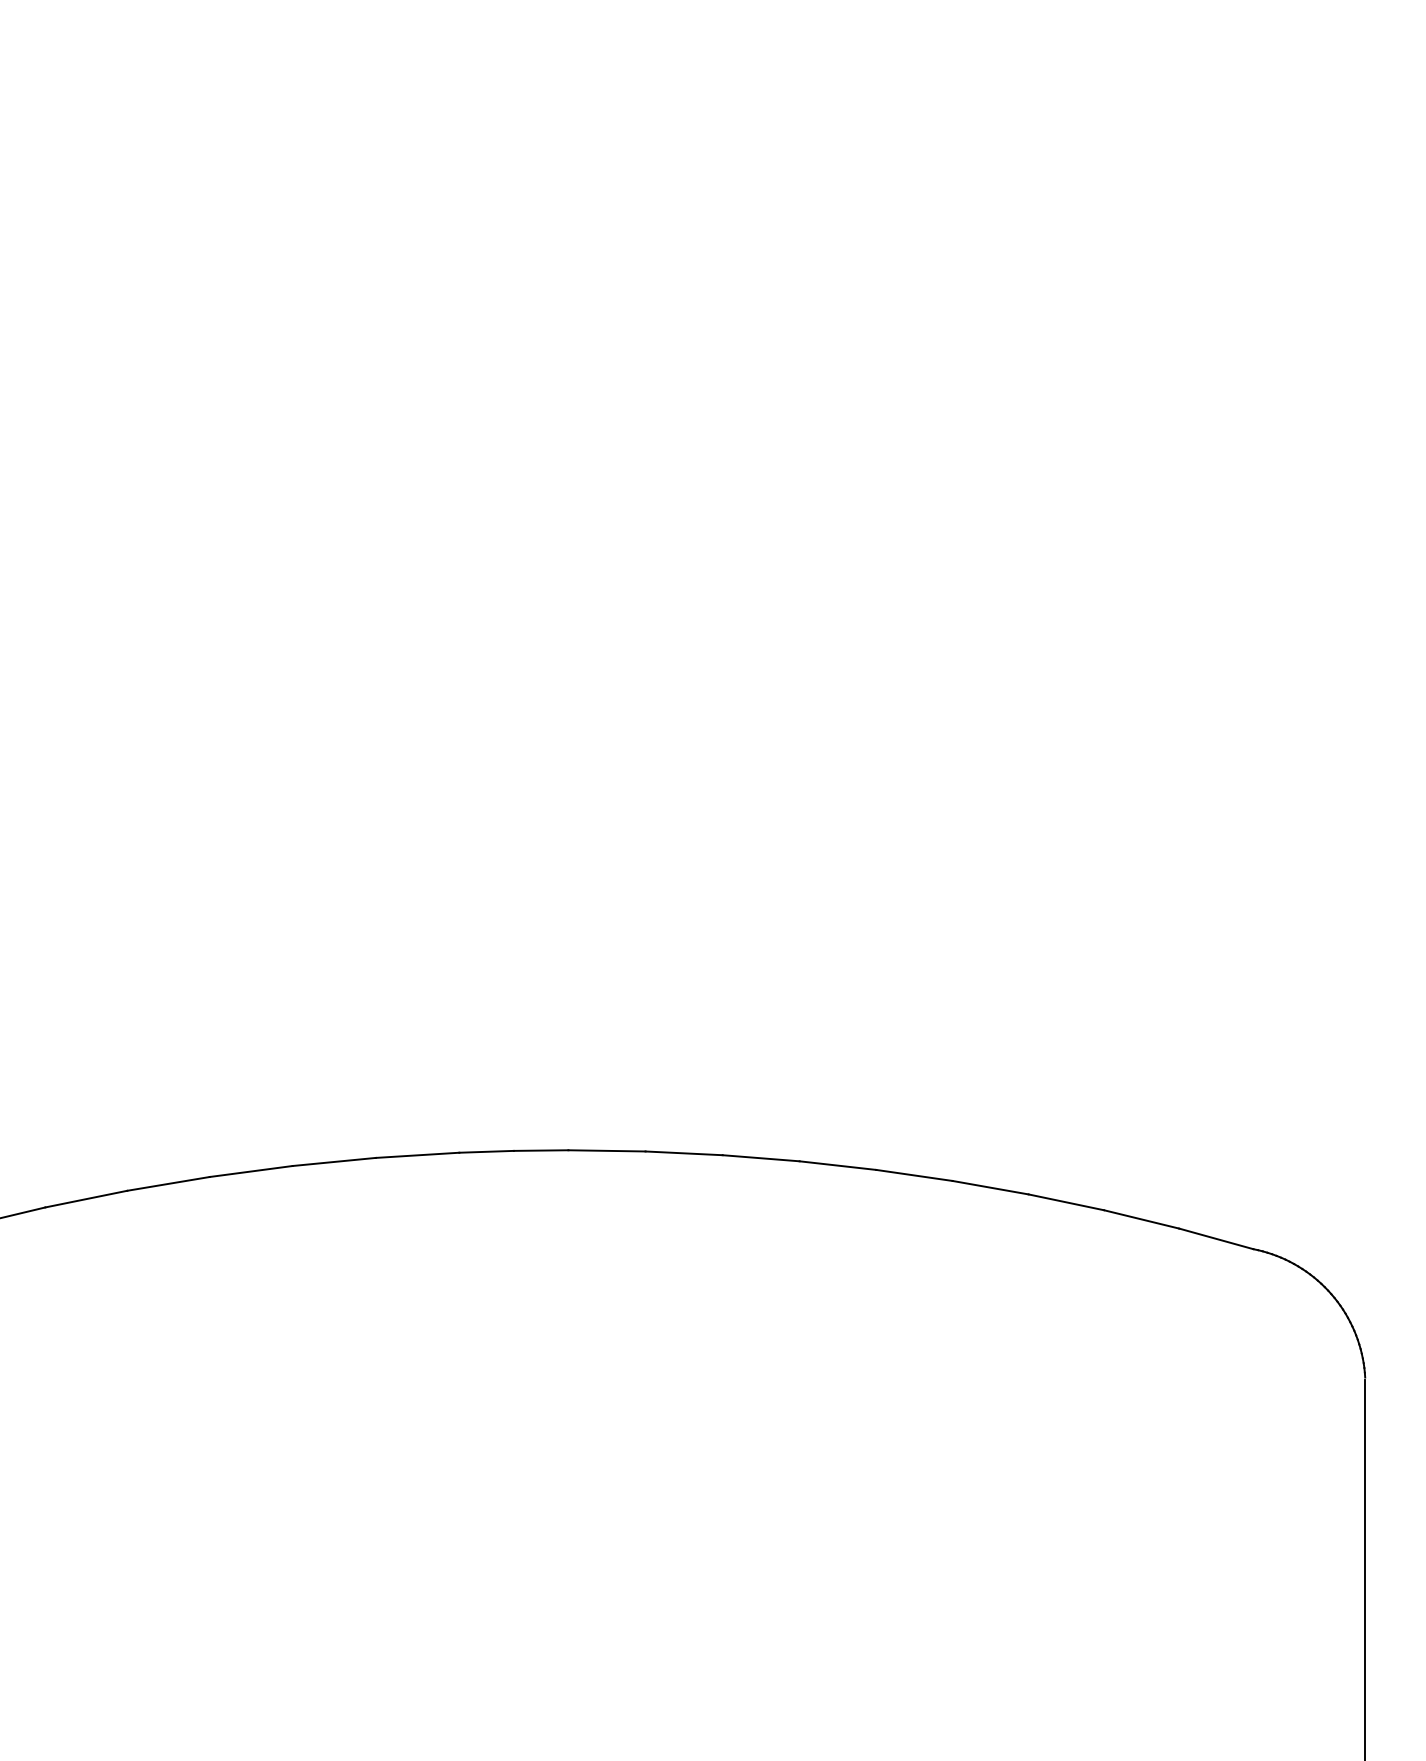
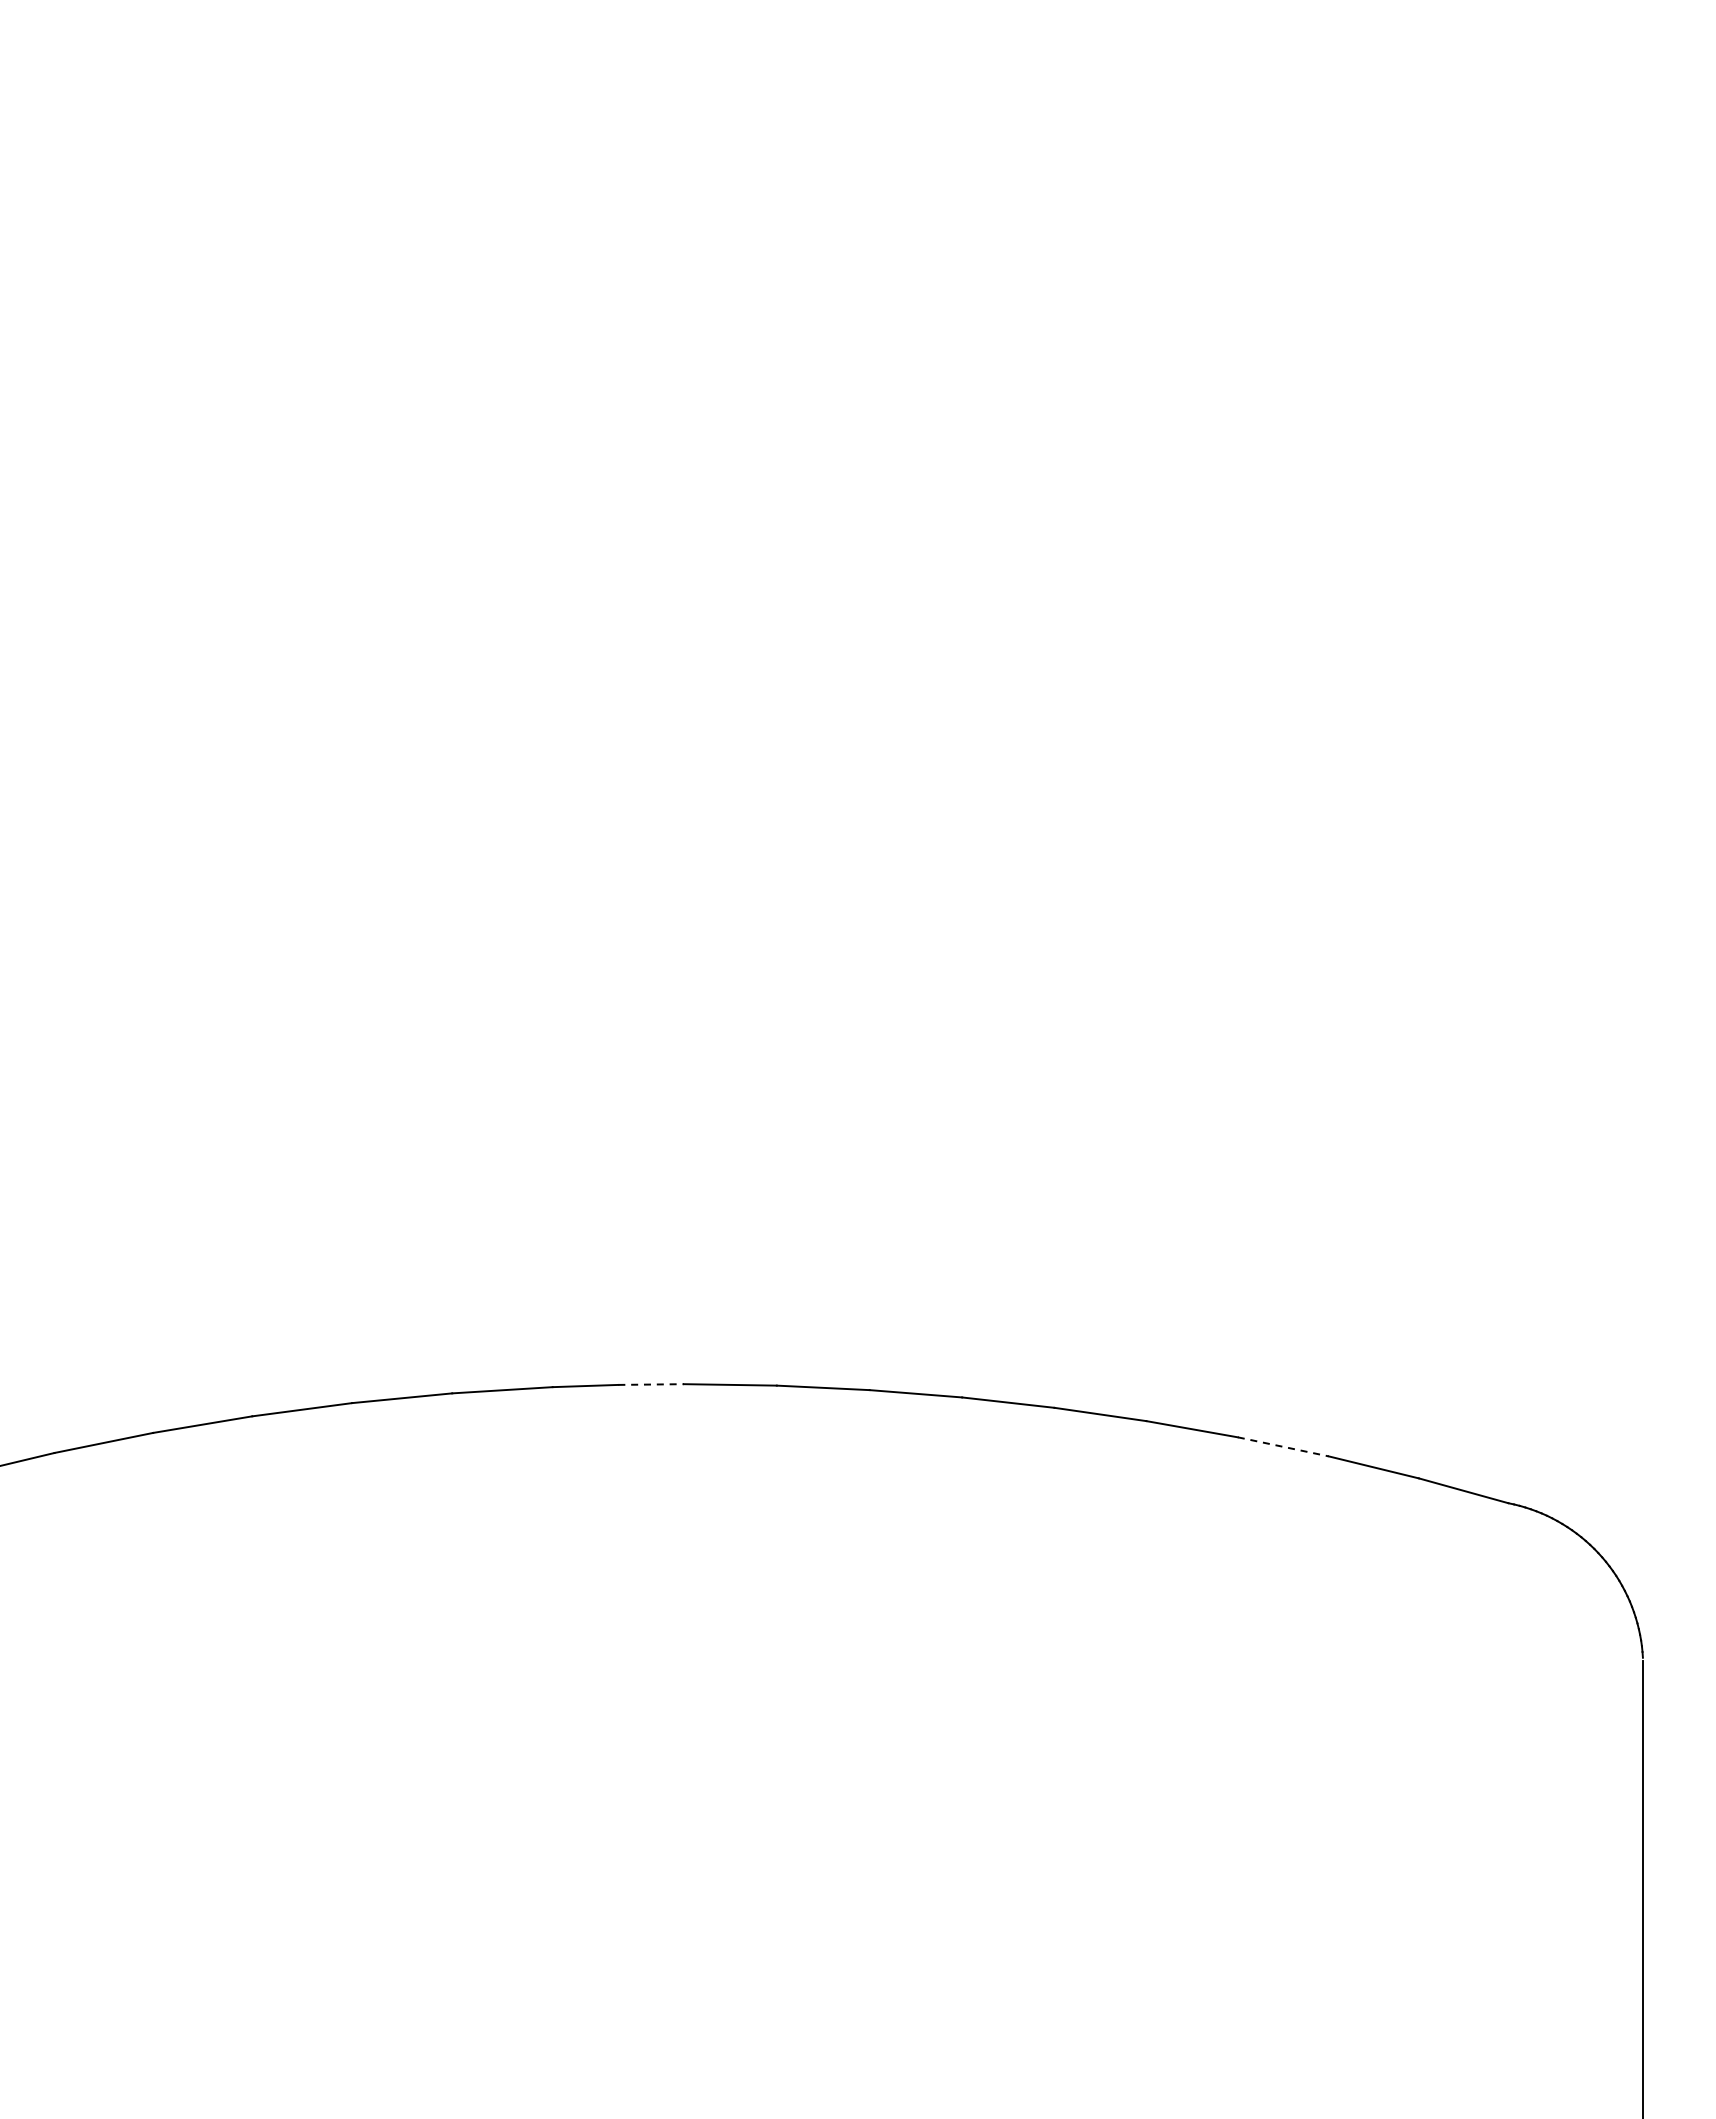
line: (541, 1150) -> (651, 1384), solid -> dashed
line: (1066, 1202) -> (1283, 1446), solid -> dashed

